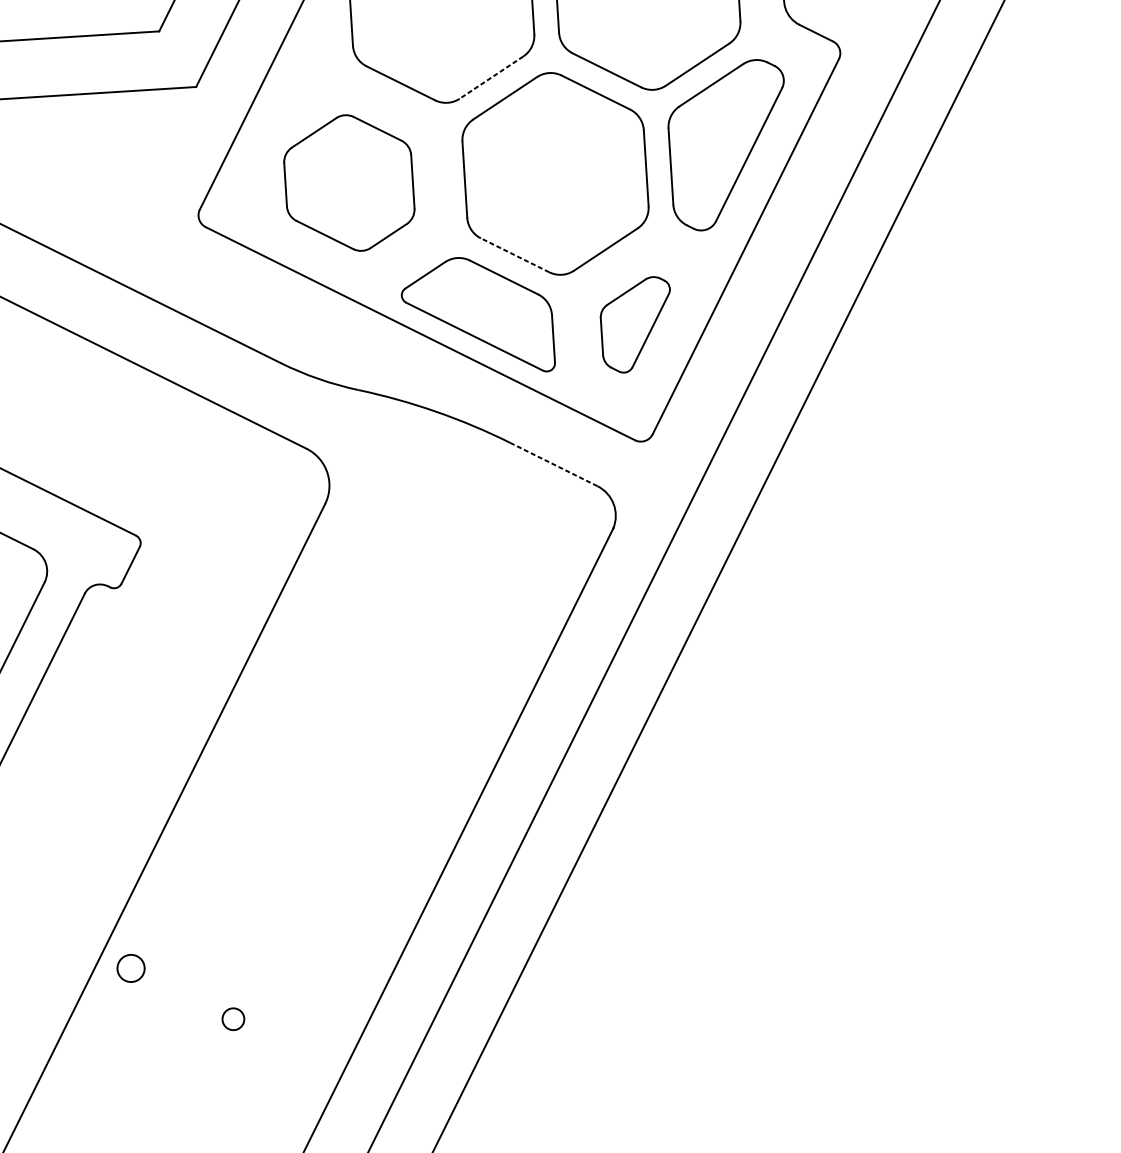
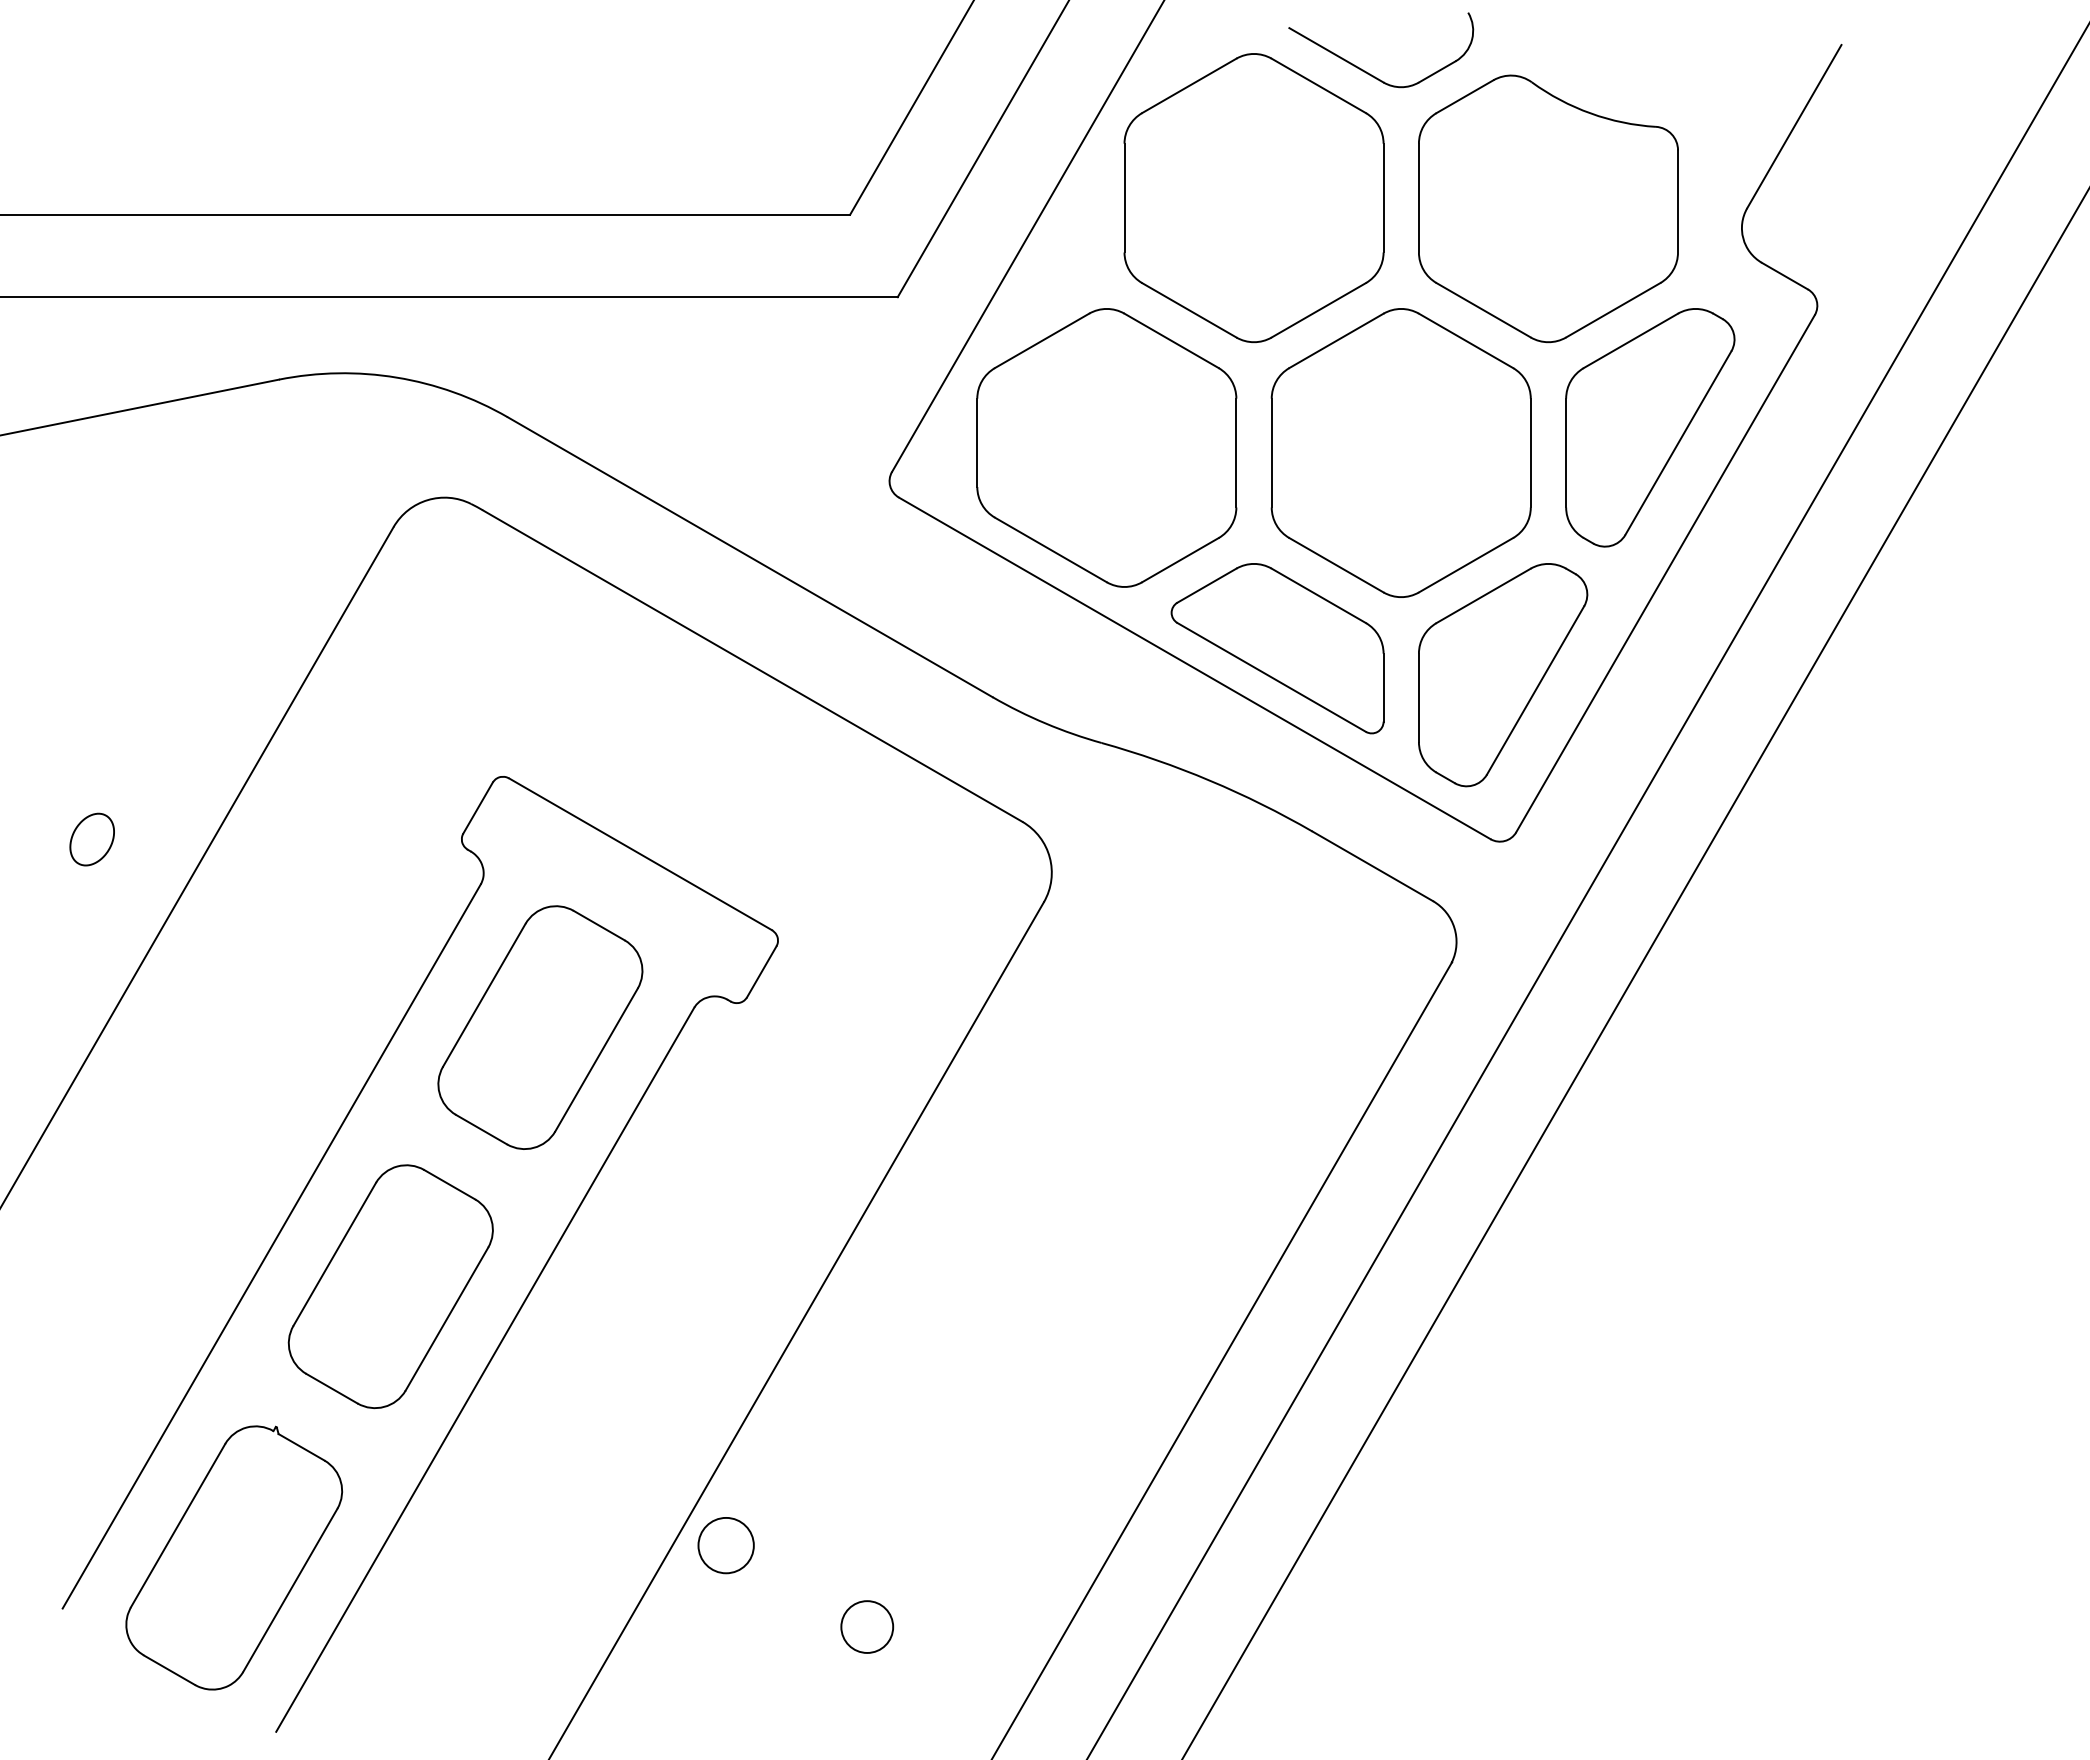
line: (491, 77) -> (1318, 310), dashed -> solid
part: (348, 183) -> (1106, 447), size x1.43
line: (515, 255) -> (1336, 565), dashed -> solid
part: (636, 325) -> (1503, 675), size x1.67
line: (554, 464) -> (1373, 866), dashed -> solid
circle: (130, 968) -> (725, 1545), size x1.43
circle: (233, 1018) -> (867, 1626), size x1.67

